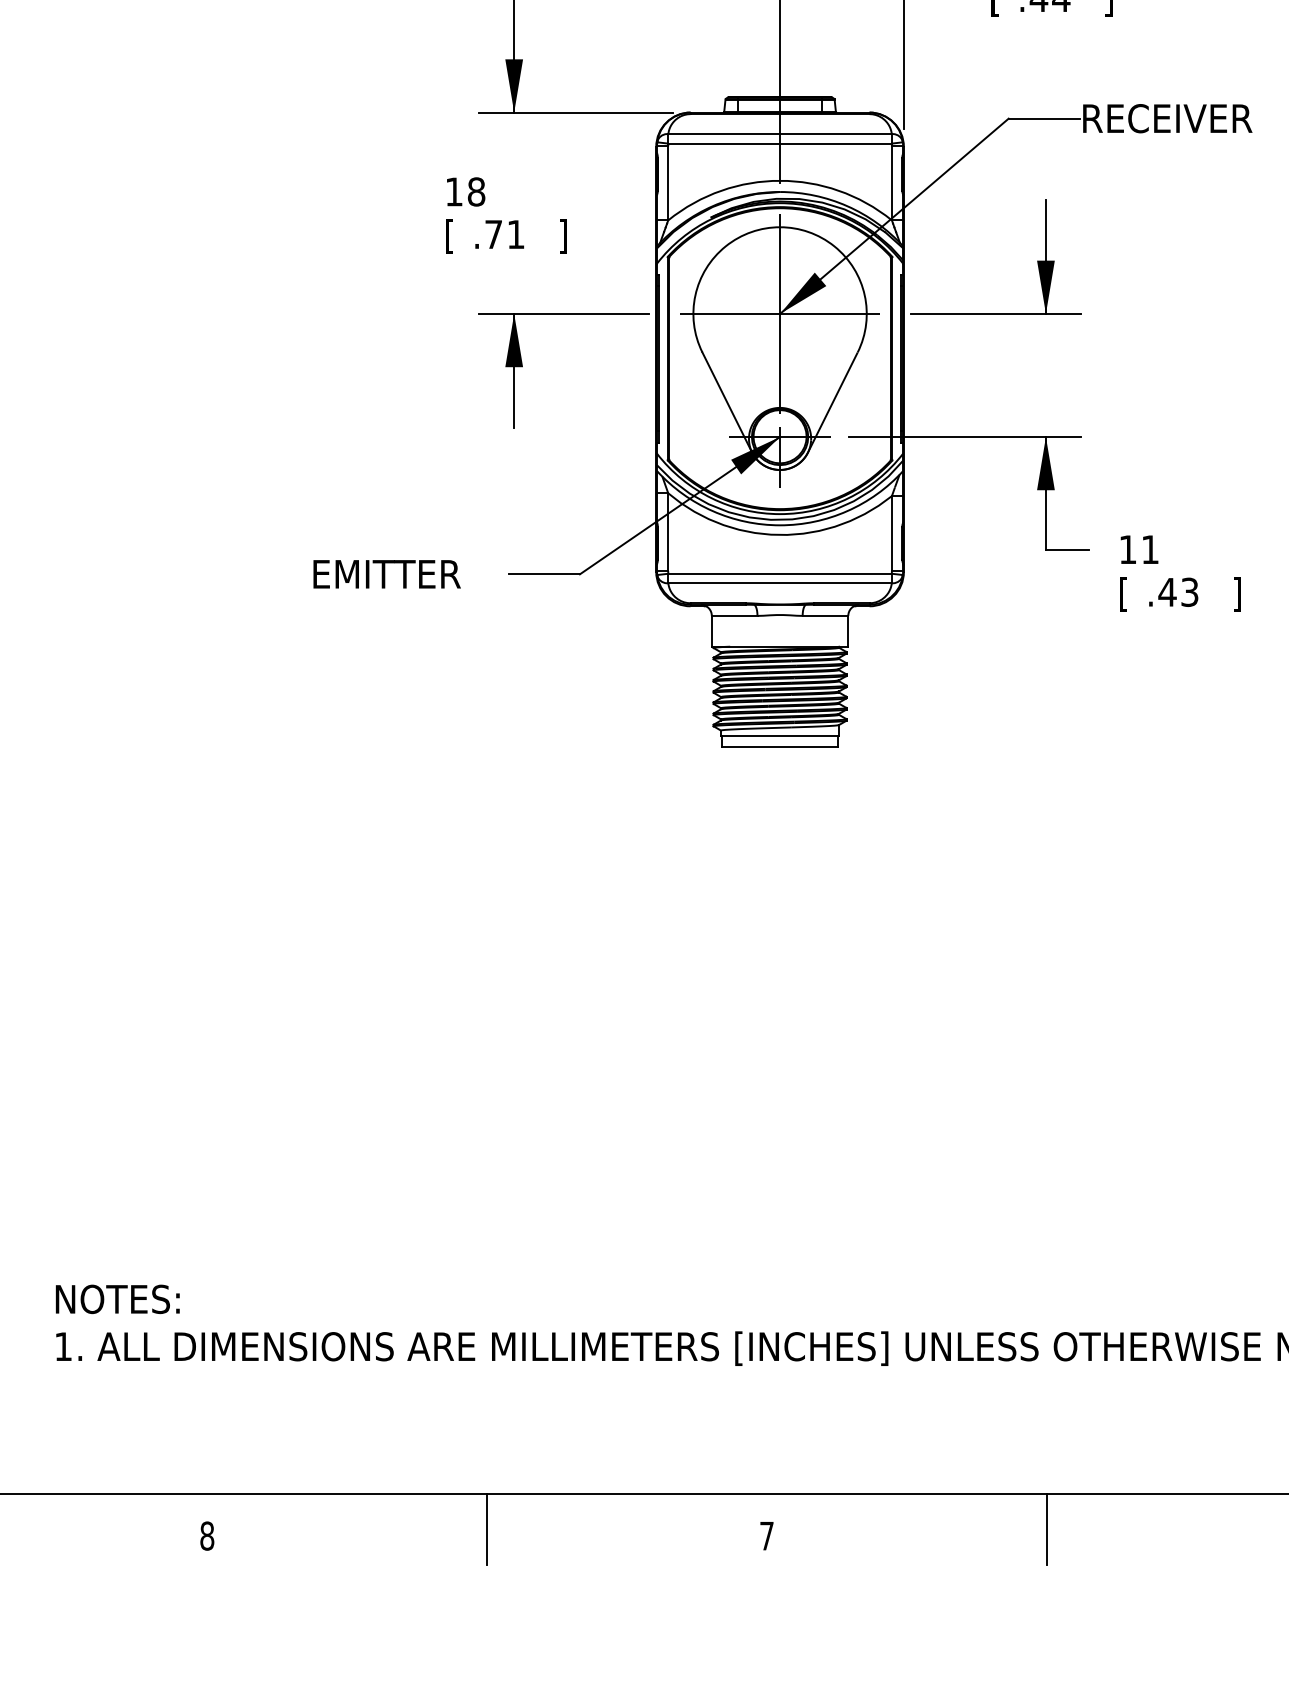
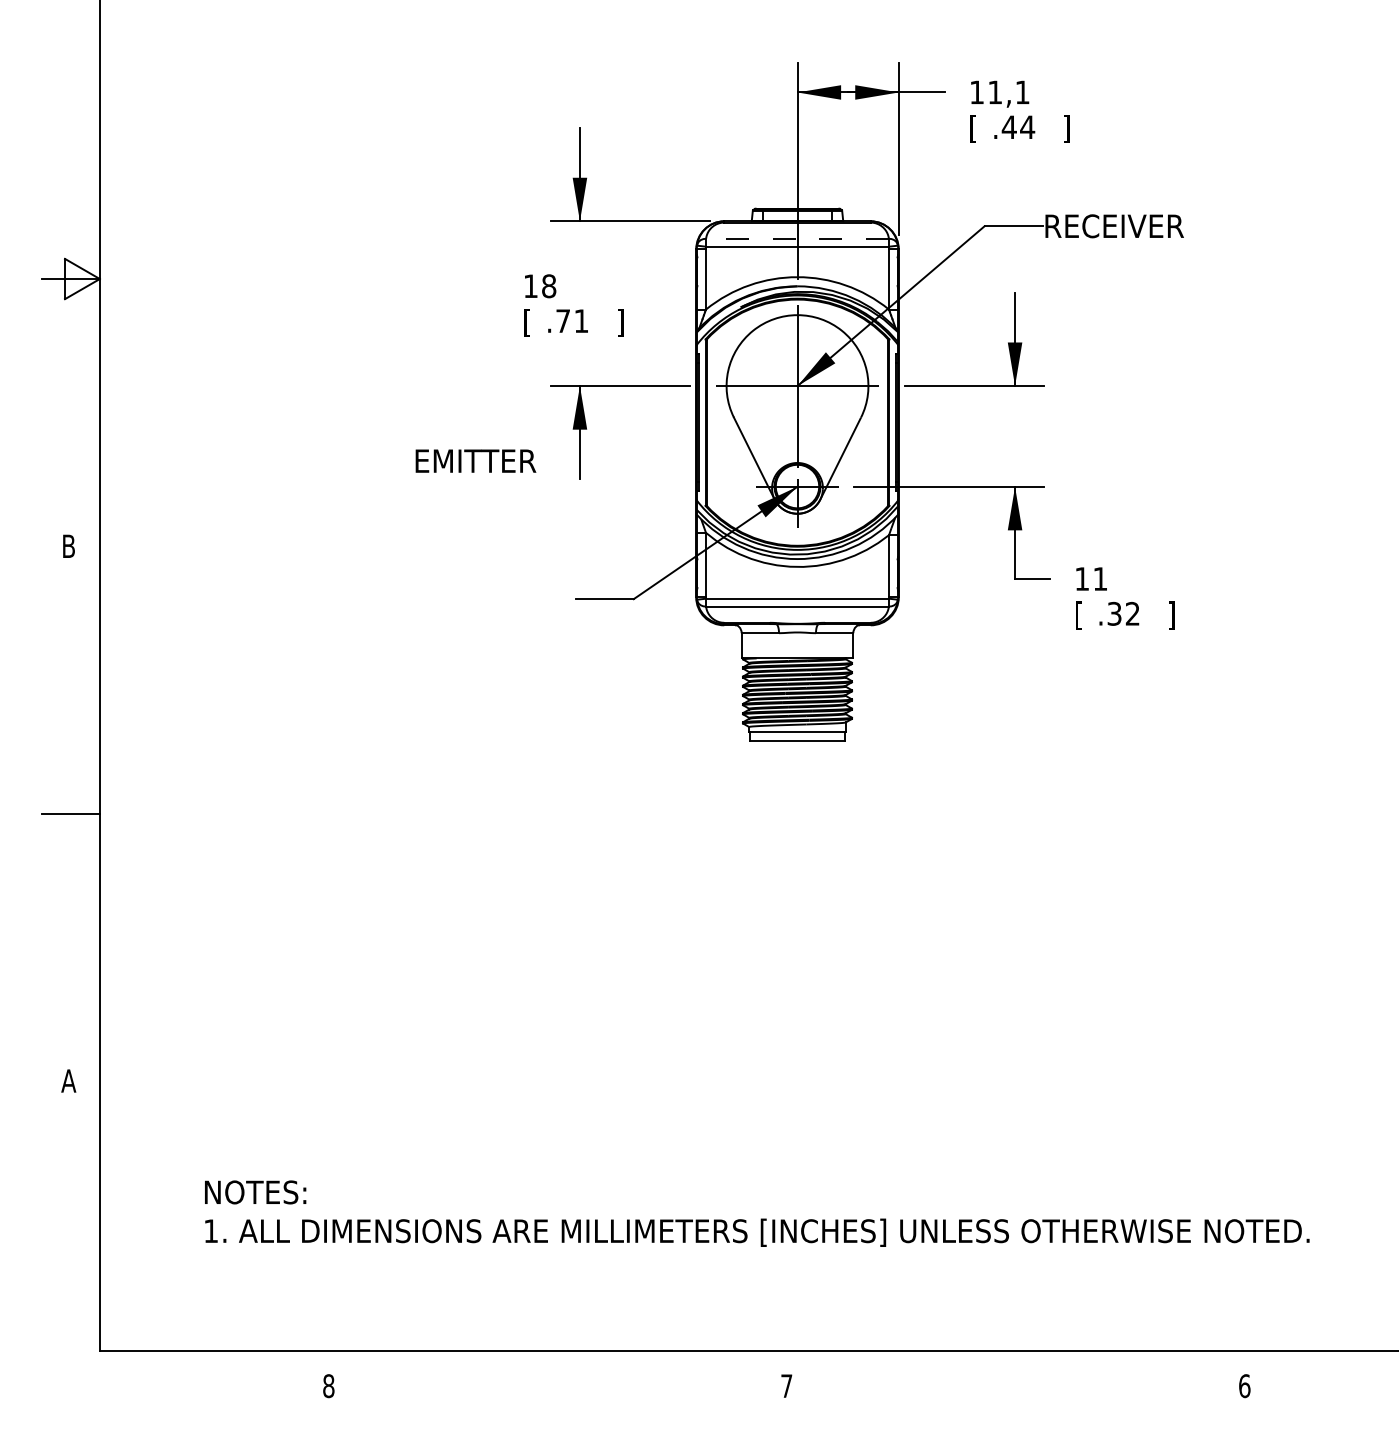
line: (780, 133) -> (797, 238), solid -> dashed
text: (386, 573) -> (475, 460), moved
text: (1178, 591) -> (1123, 613), .43 -> .32
line: (486, 1529) -> (557, 1380), removed
line: (1046, 1529) -> (1015, 1380), removed

